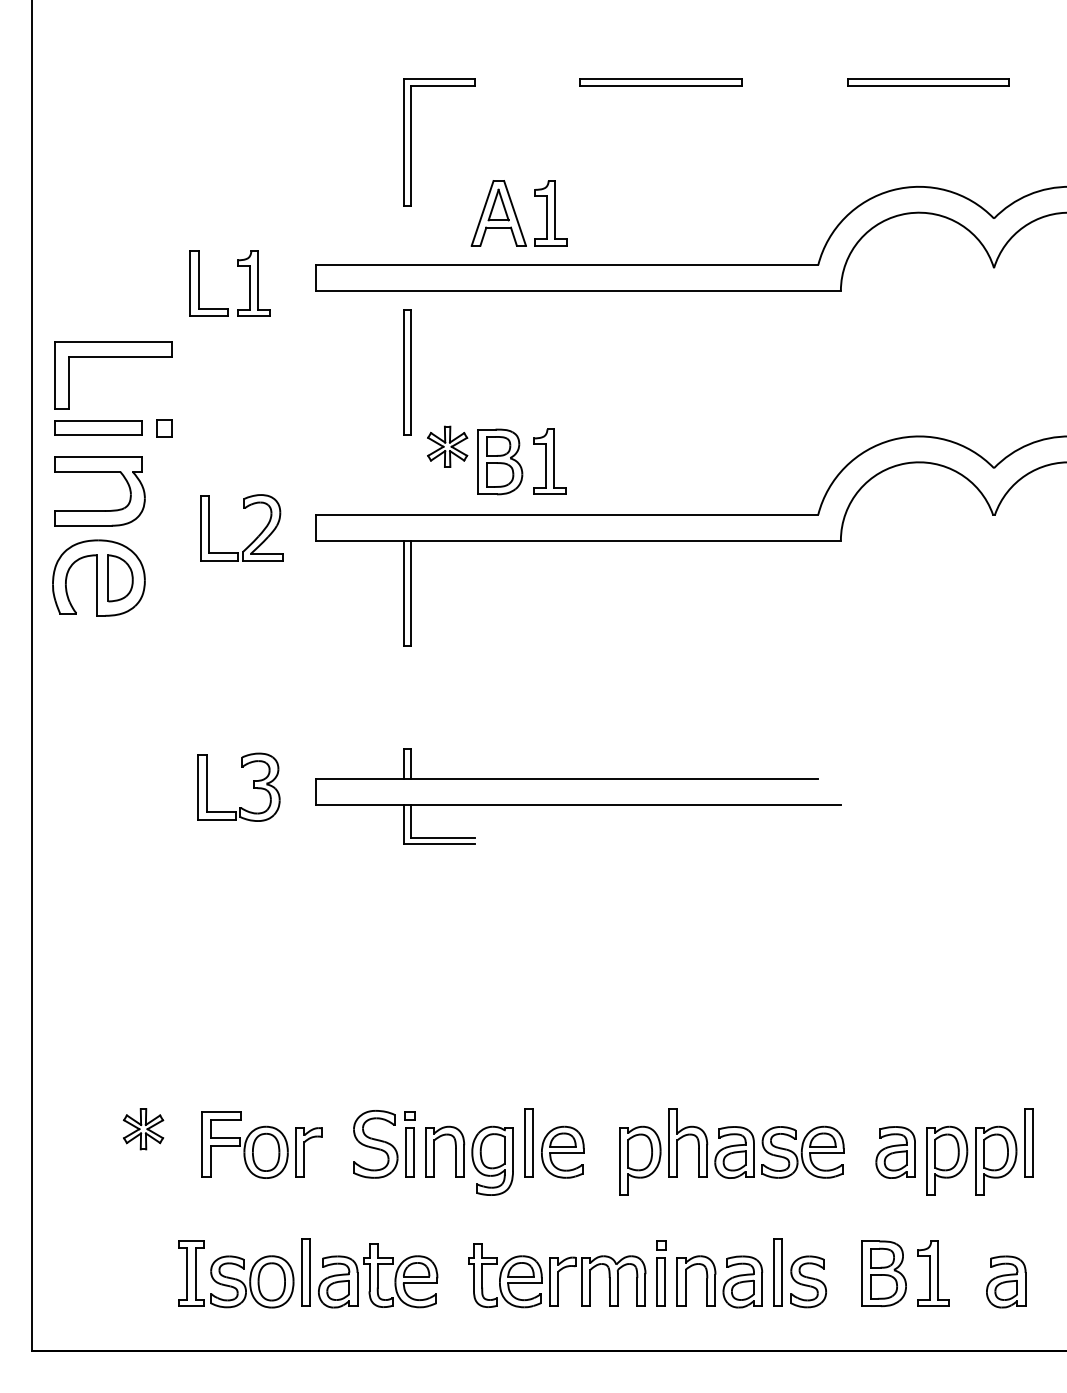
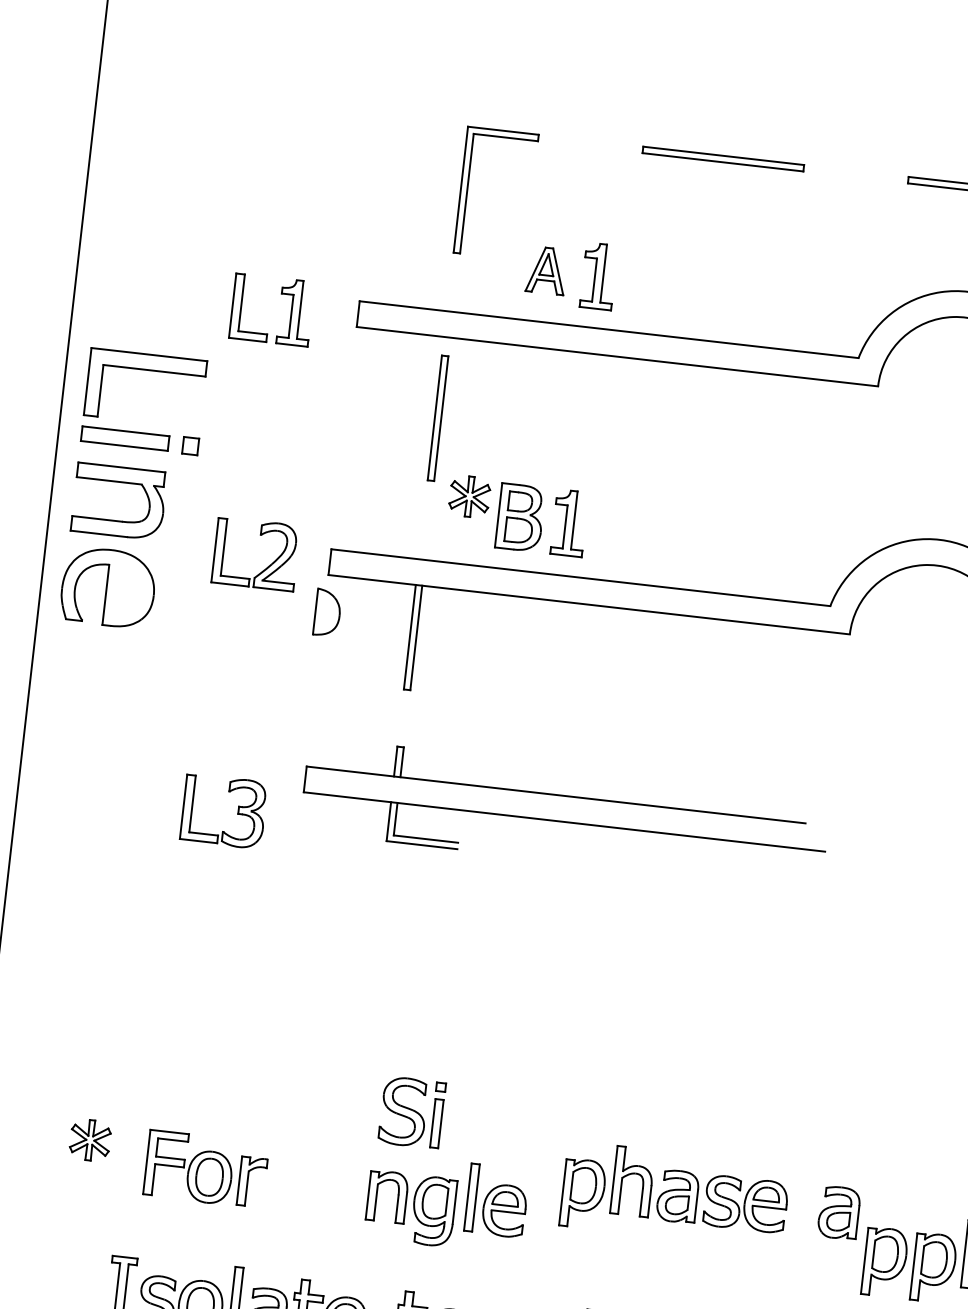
part: (498, 213) -> (546, 270), size x0.7
part: (120, 578) -> (327, 613), moved
part: (578, 804) -> (564, 821), moved
part: (384, 1144) -> (412, 1112), moved
part: (731, 1151) -> (674, 1195), moved
part: (895, 1152) -> (838, 1212), moved

